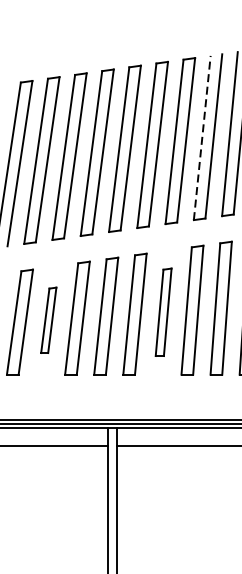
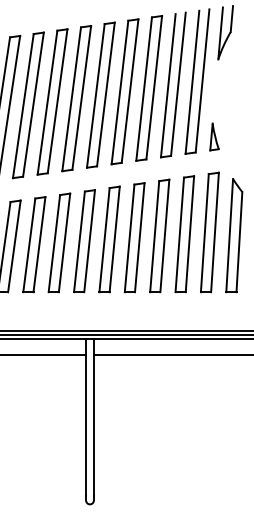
line: (202, 137) -> (168, 85), dashed -> solid
part: (163, 311) -> (134, 237), size x1.43
part: (48, 320) -> (34, 244), size x1.67

